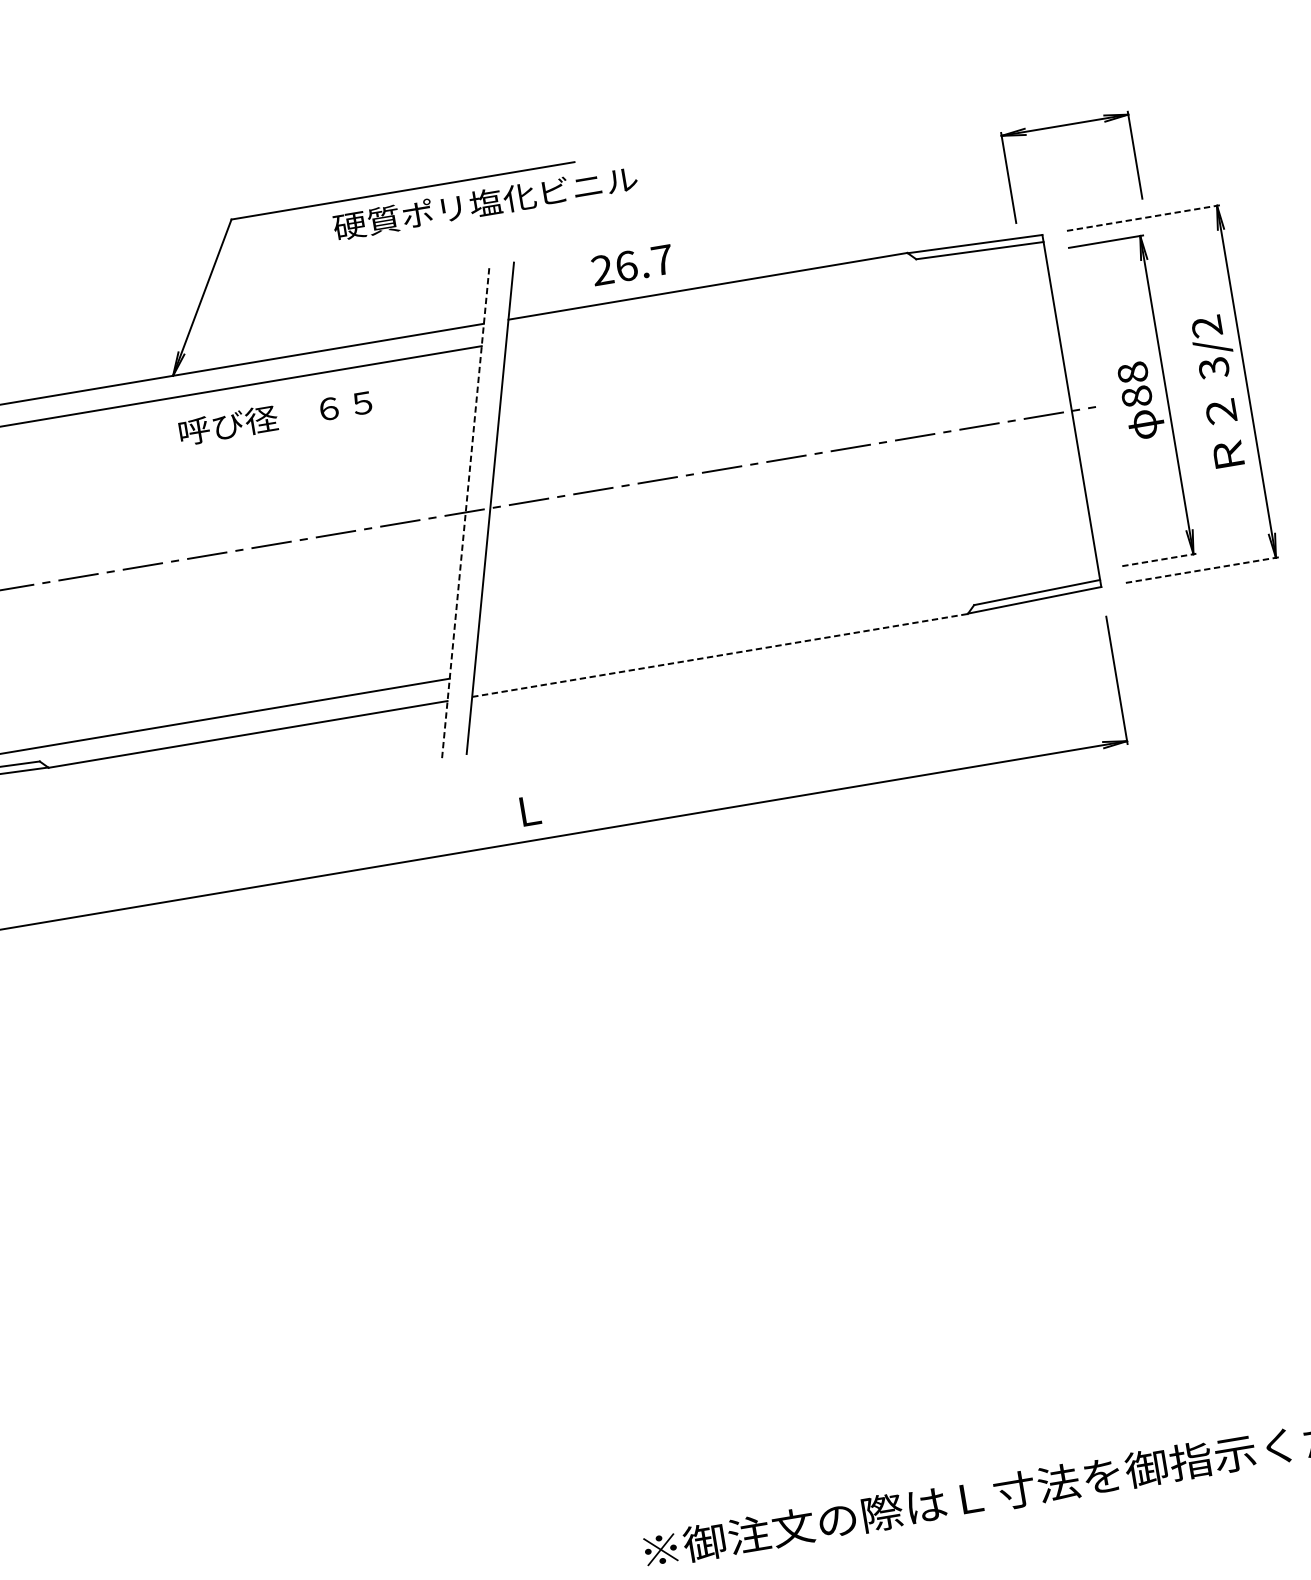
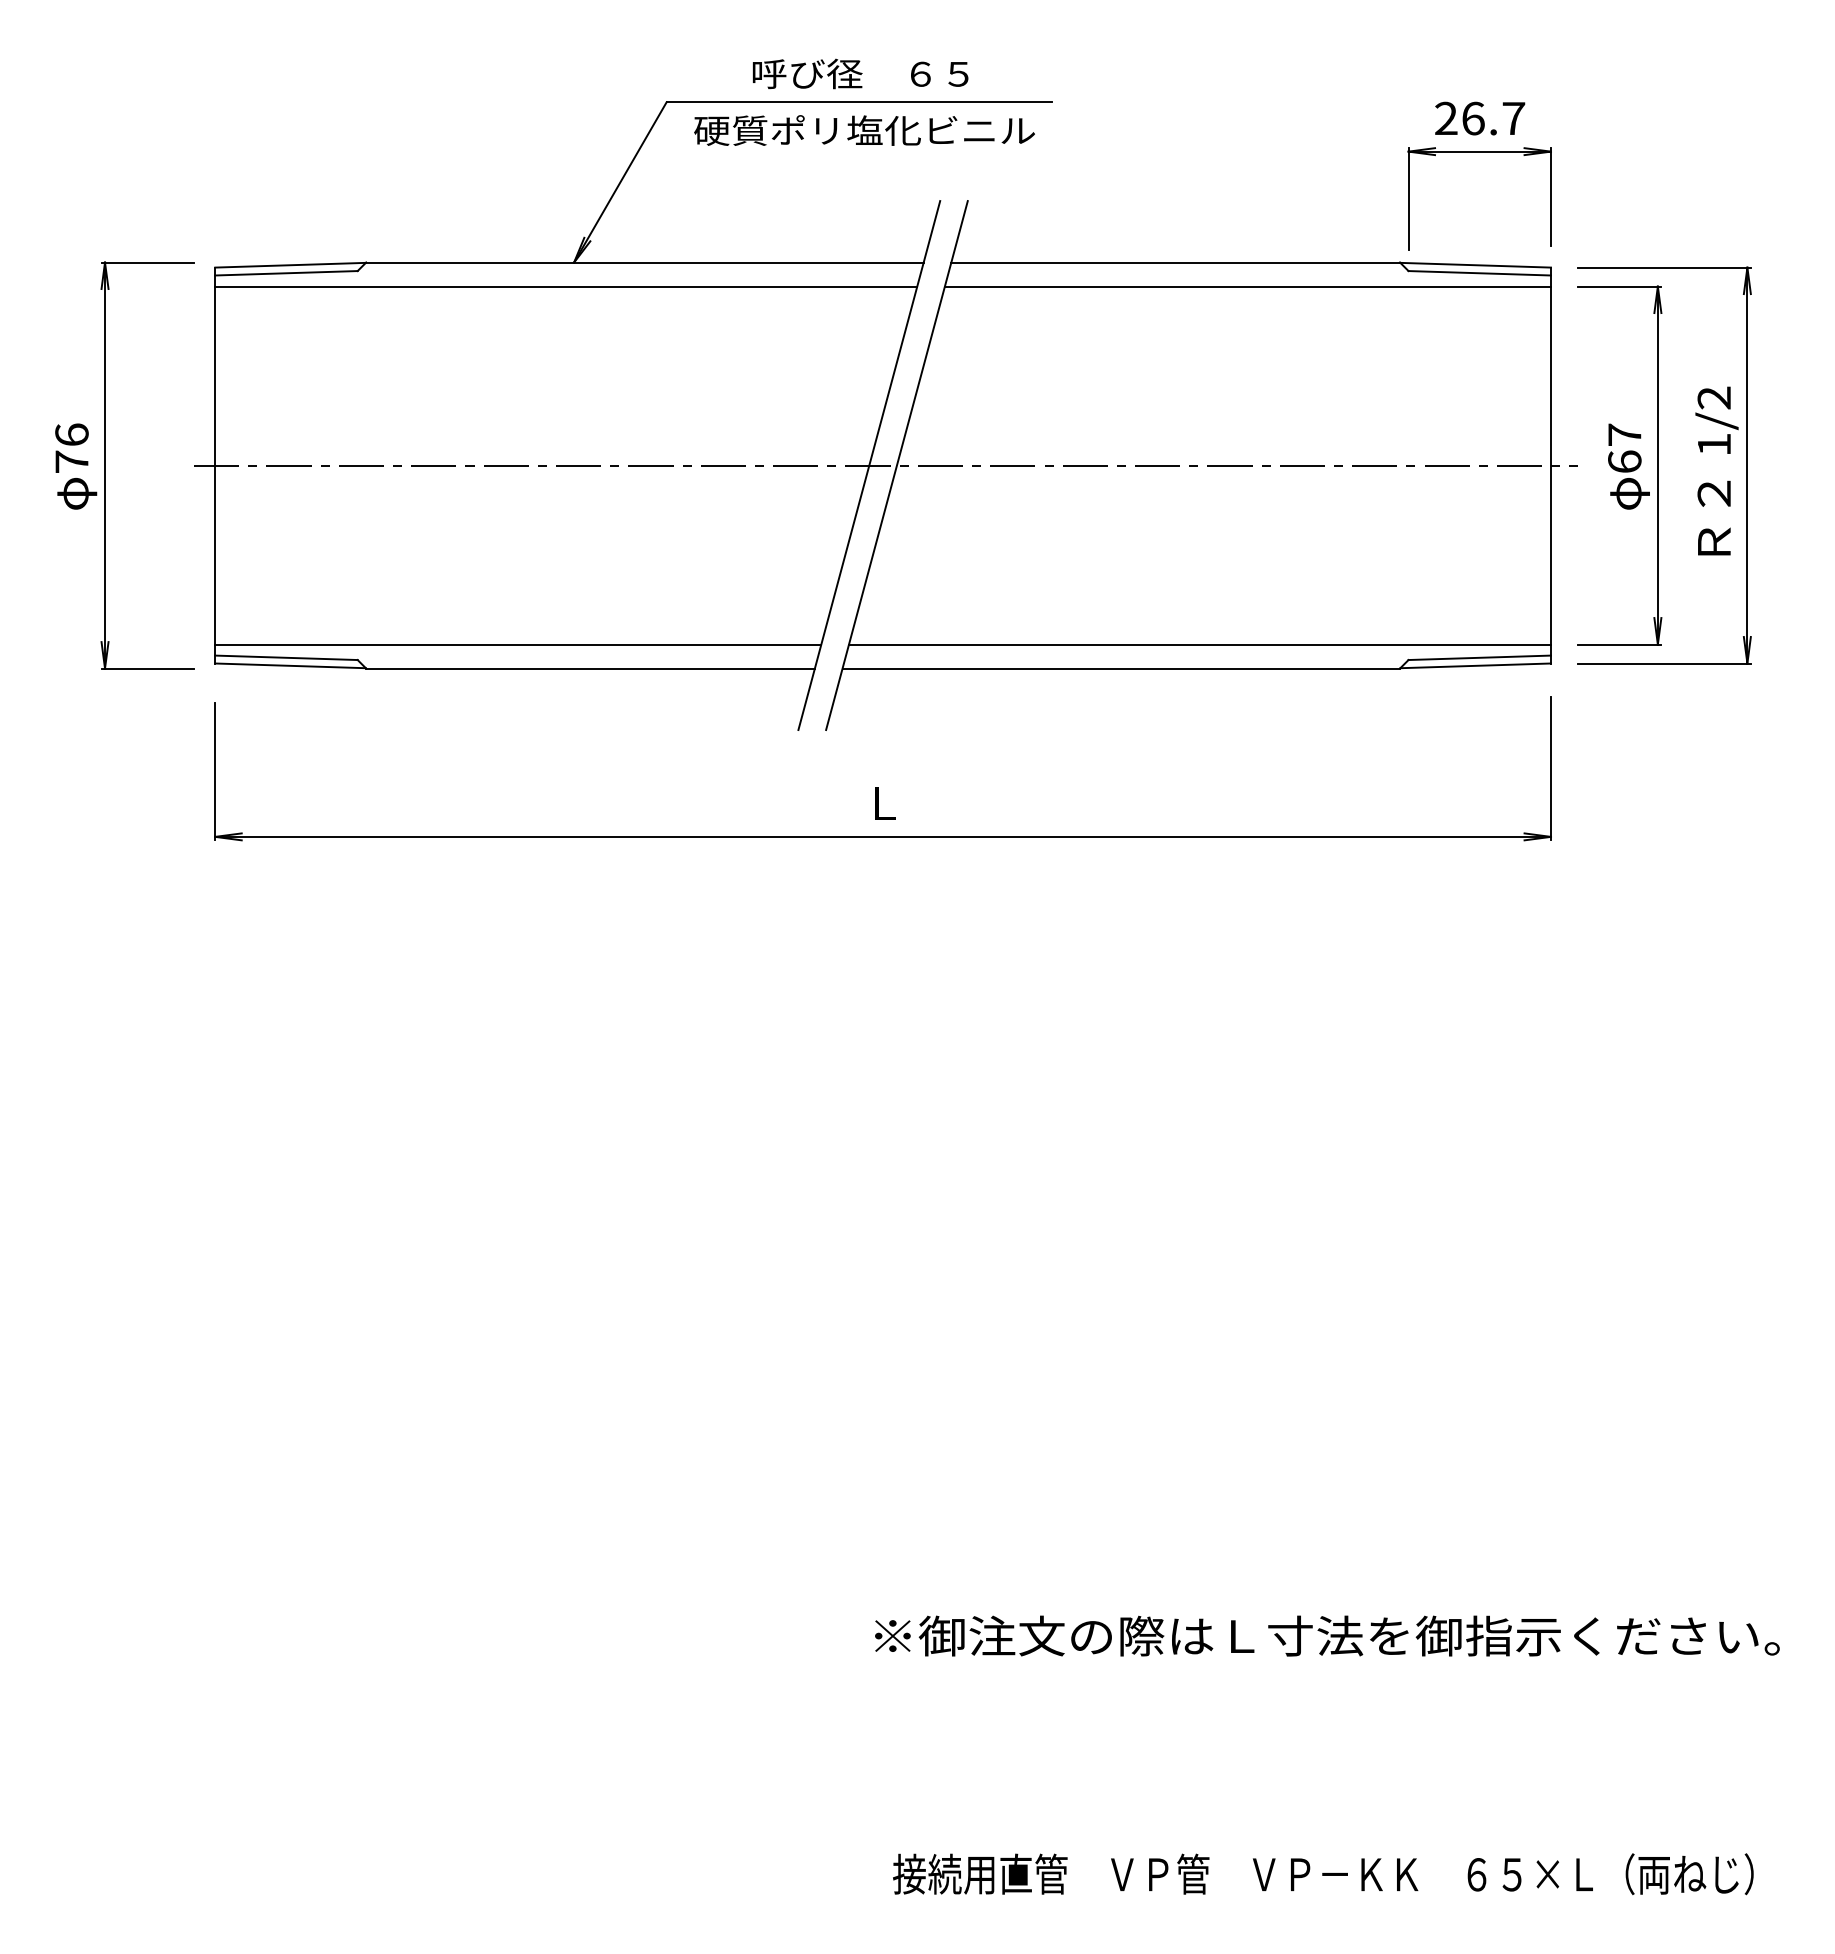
part: (1064, 126) -> (1479, 152), moved
text: (485, 202) -> (864, 130), moved
line: (1142, 218) -> (1663, 267), dashed -> solid
text: (632, 265) -> (1480, 118), moved
line: (775, 296) -> (1247, 286), added
text: (1214, 367) -> (1714, 444), 3/2 -> 1/2
text: (1134, 384) -> (1624, 448), 88 -> 67
text: (275, 417) -> (860, 73), moved
line: (465, 512) -> (869, 465), dashed -> solid
line: (1159, 559) -> (1619, 644), dashed -> solid
line: (1201, 570) -> (1663, 663), dashed -> solid
line: (785, 622) -> (1199, 644), added
line: (720, 655) -> (1121, 668), dashed -> solid

